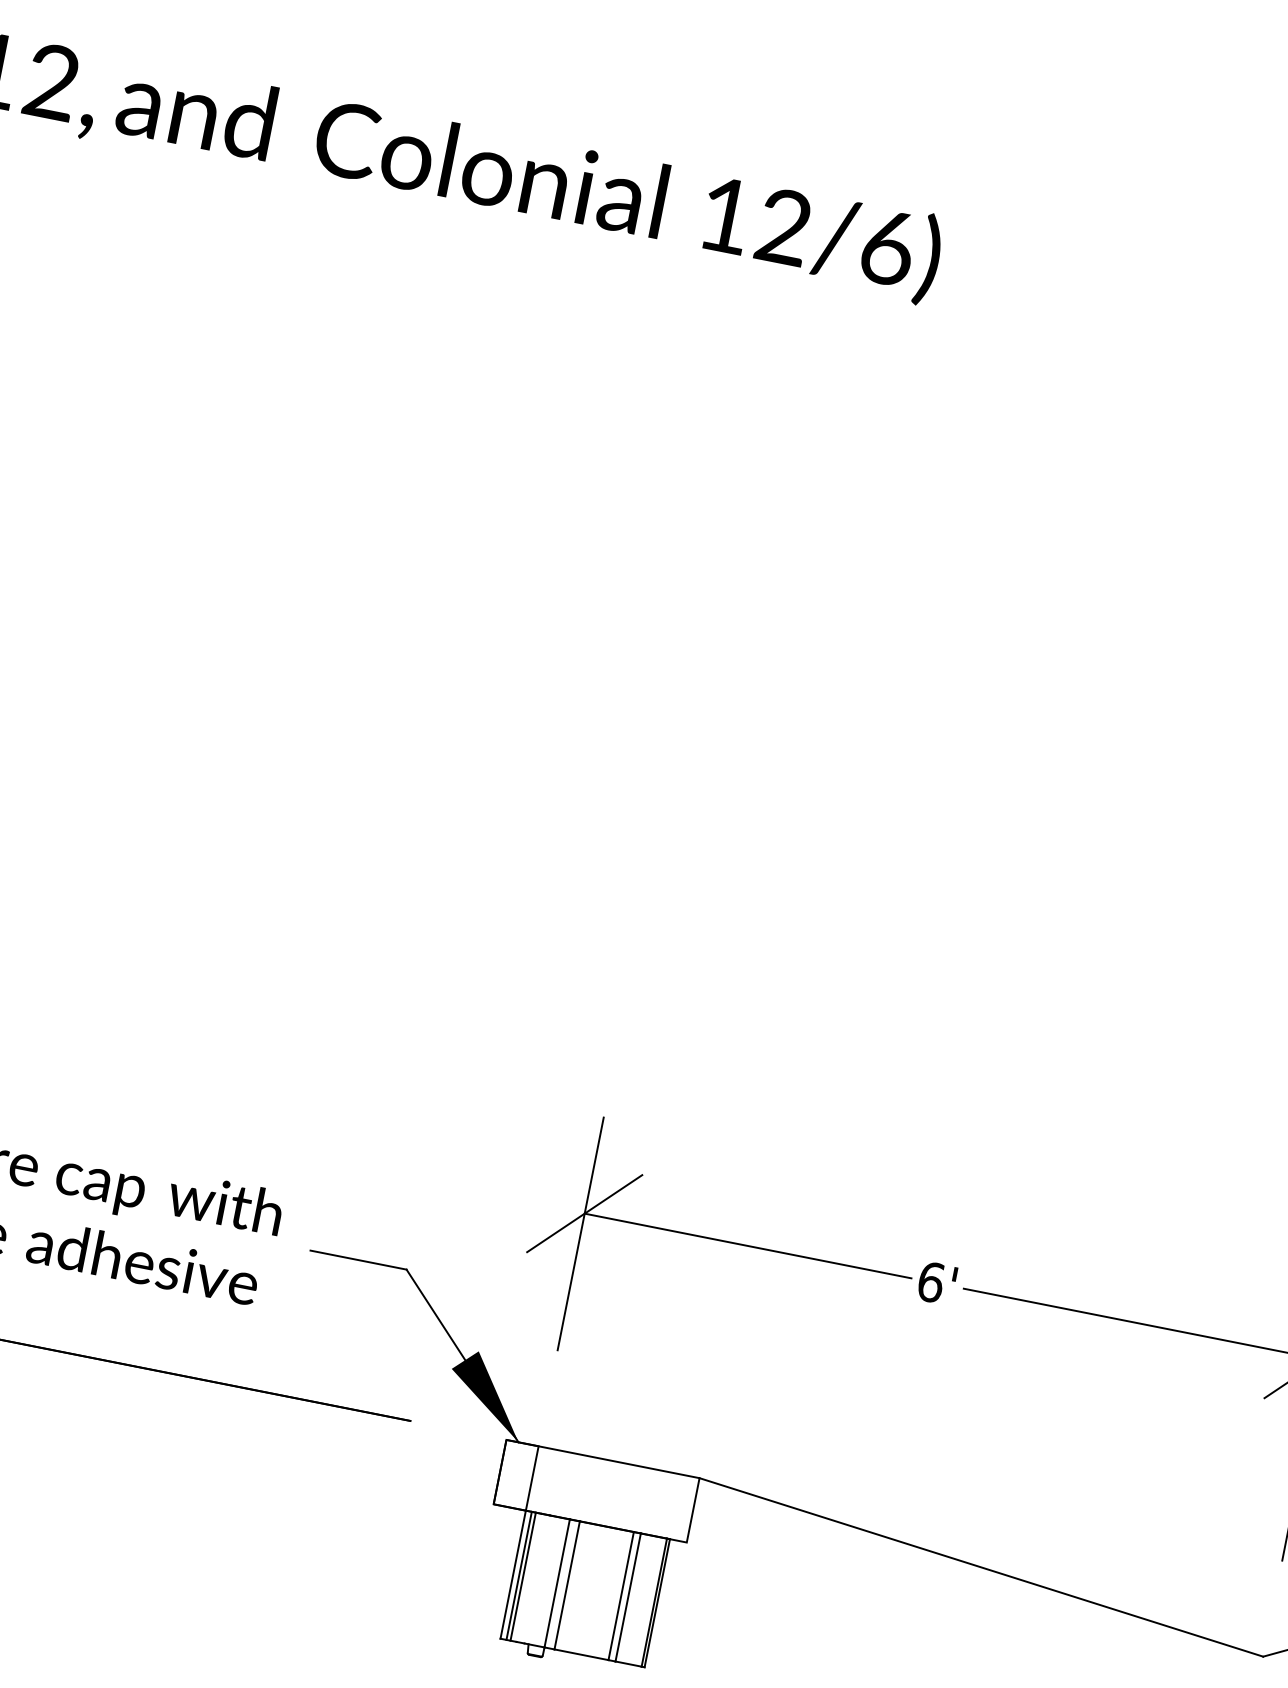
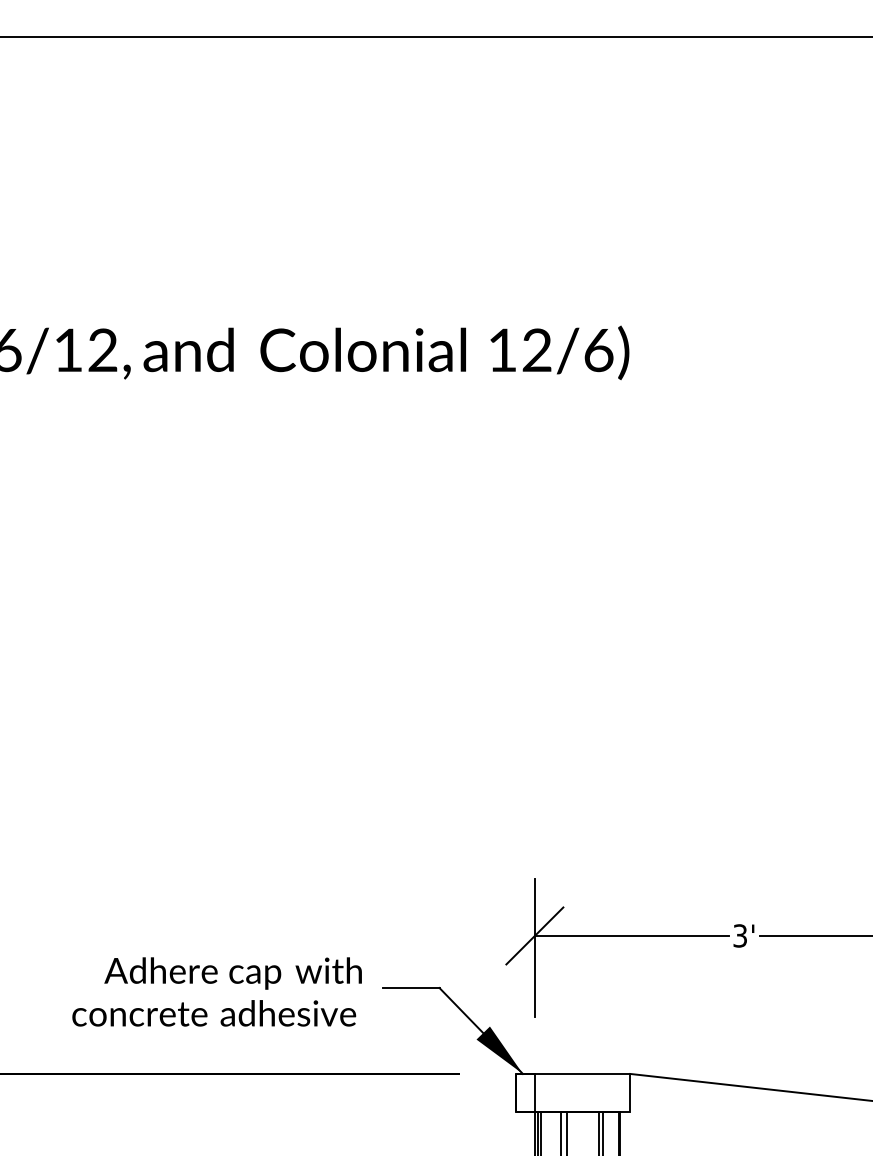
text: (931, 1281) -> (740, 935), 6' -> 3'

